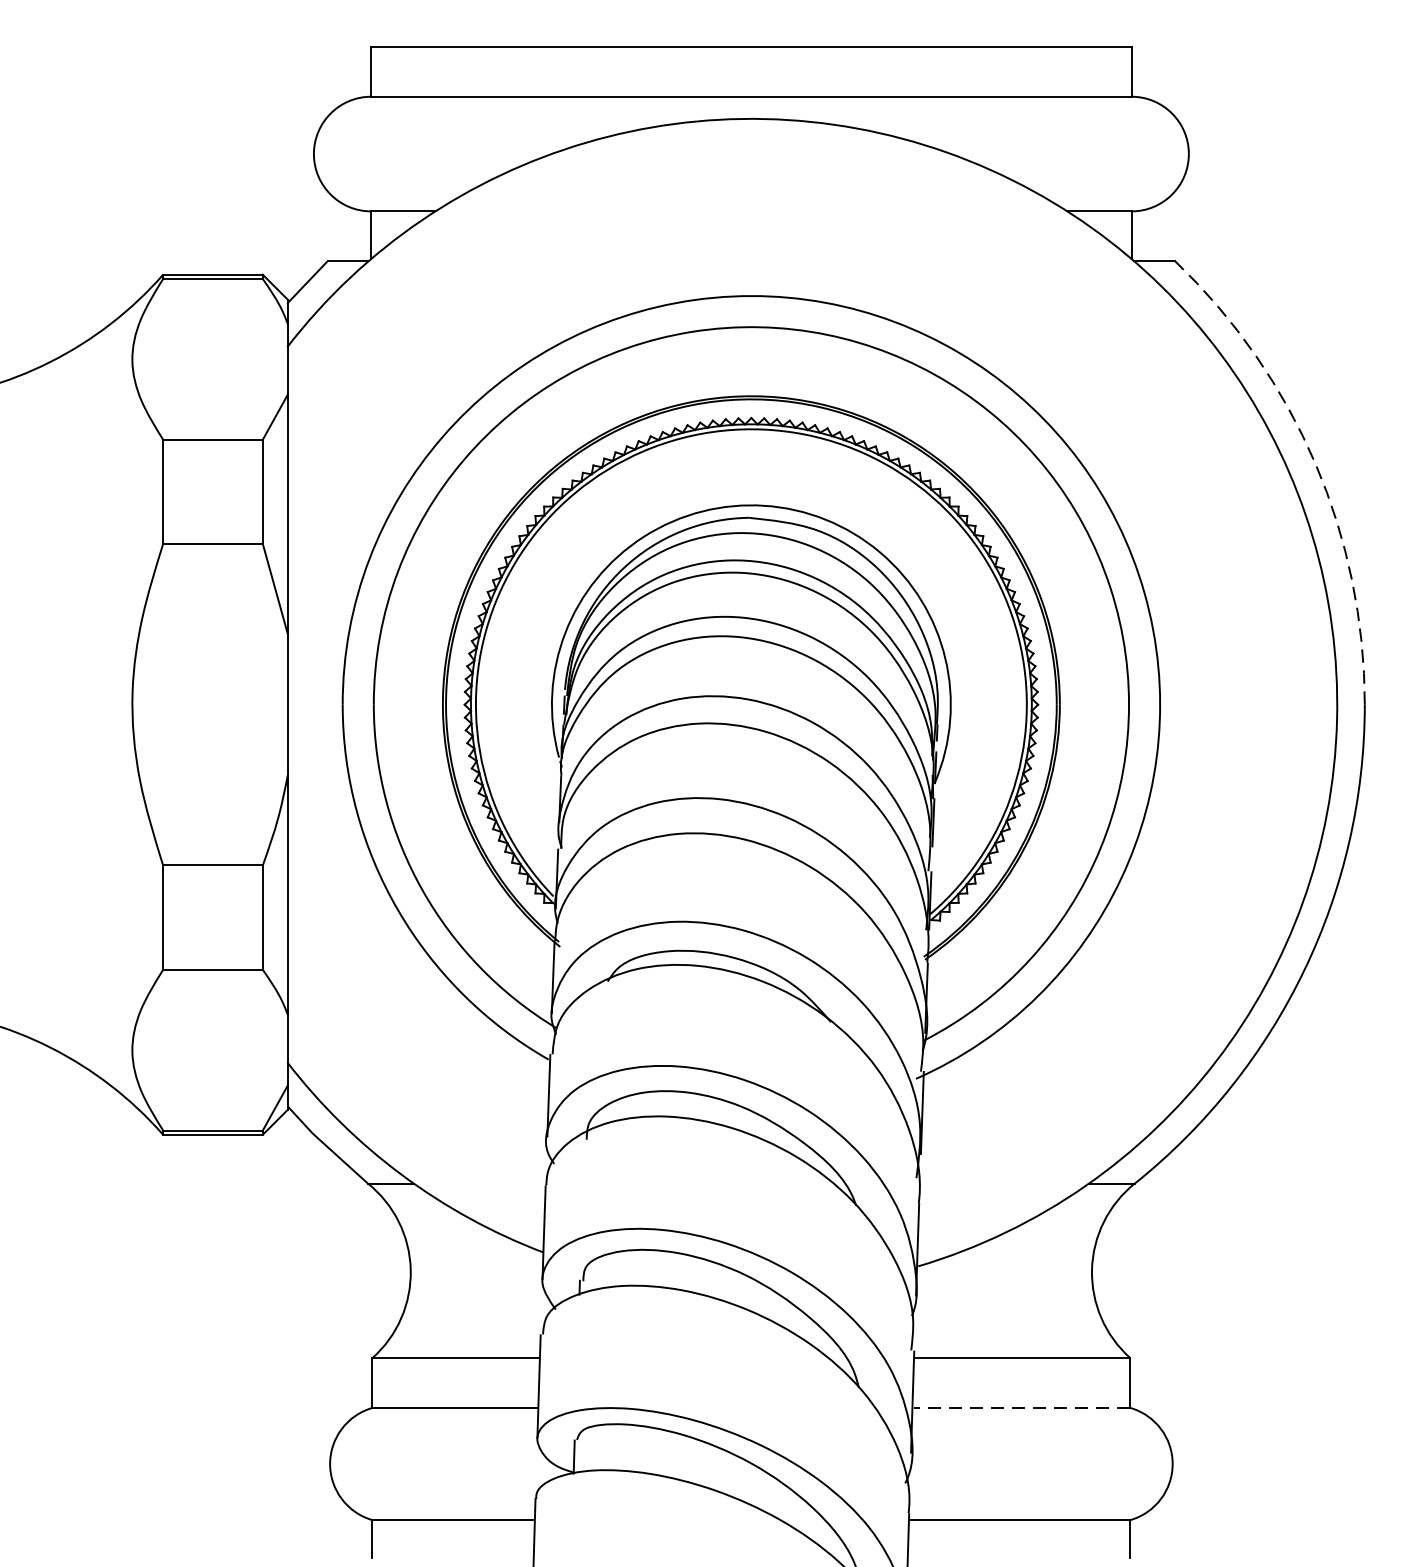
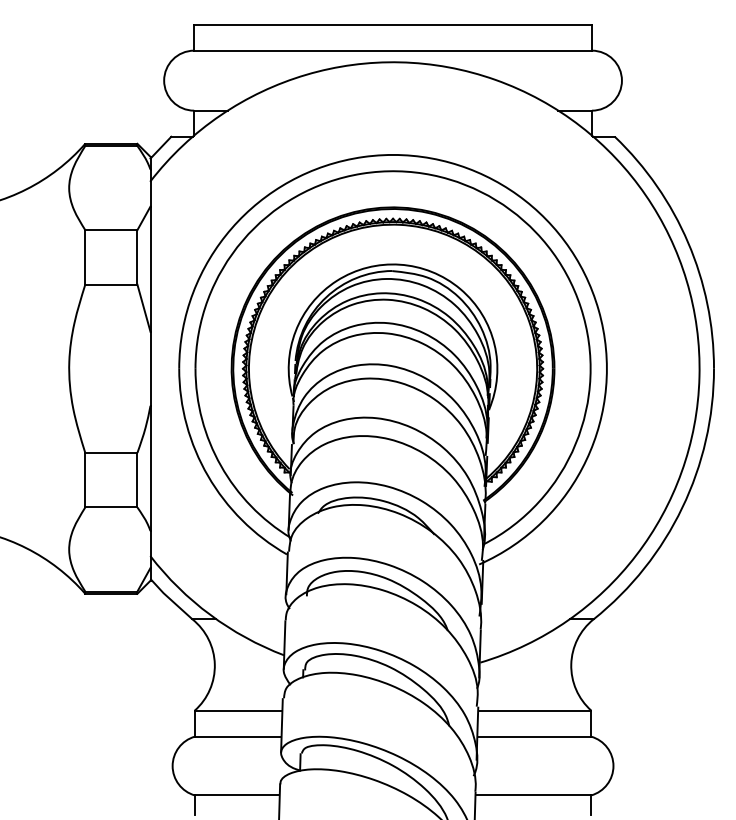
arc: (1316, 463) -> (688, 242), dashed -> solid
line: (1021, 1407) -> (534, 736), dashed -> solid

